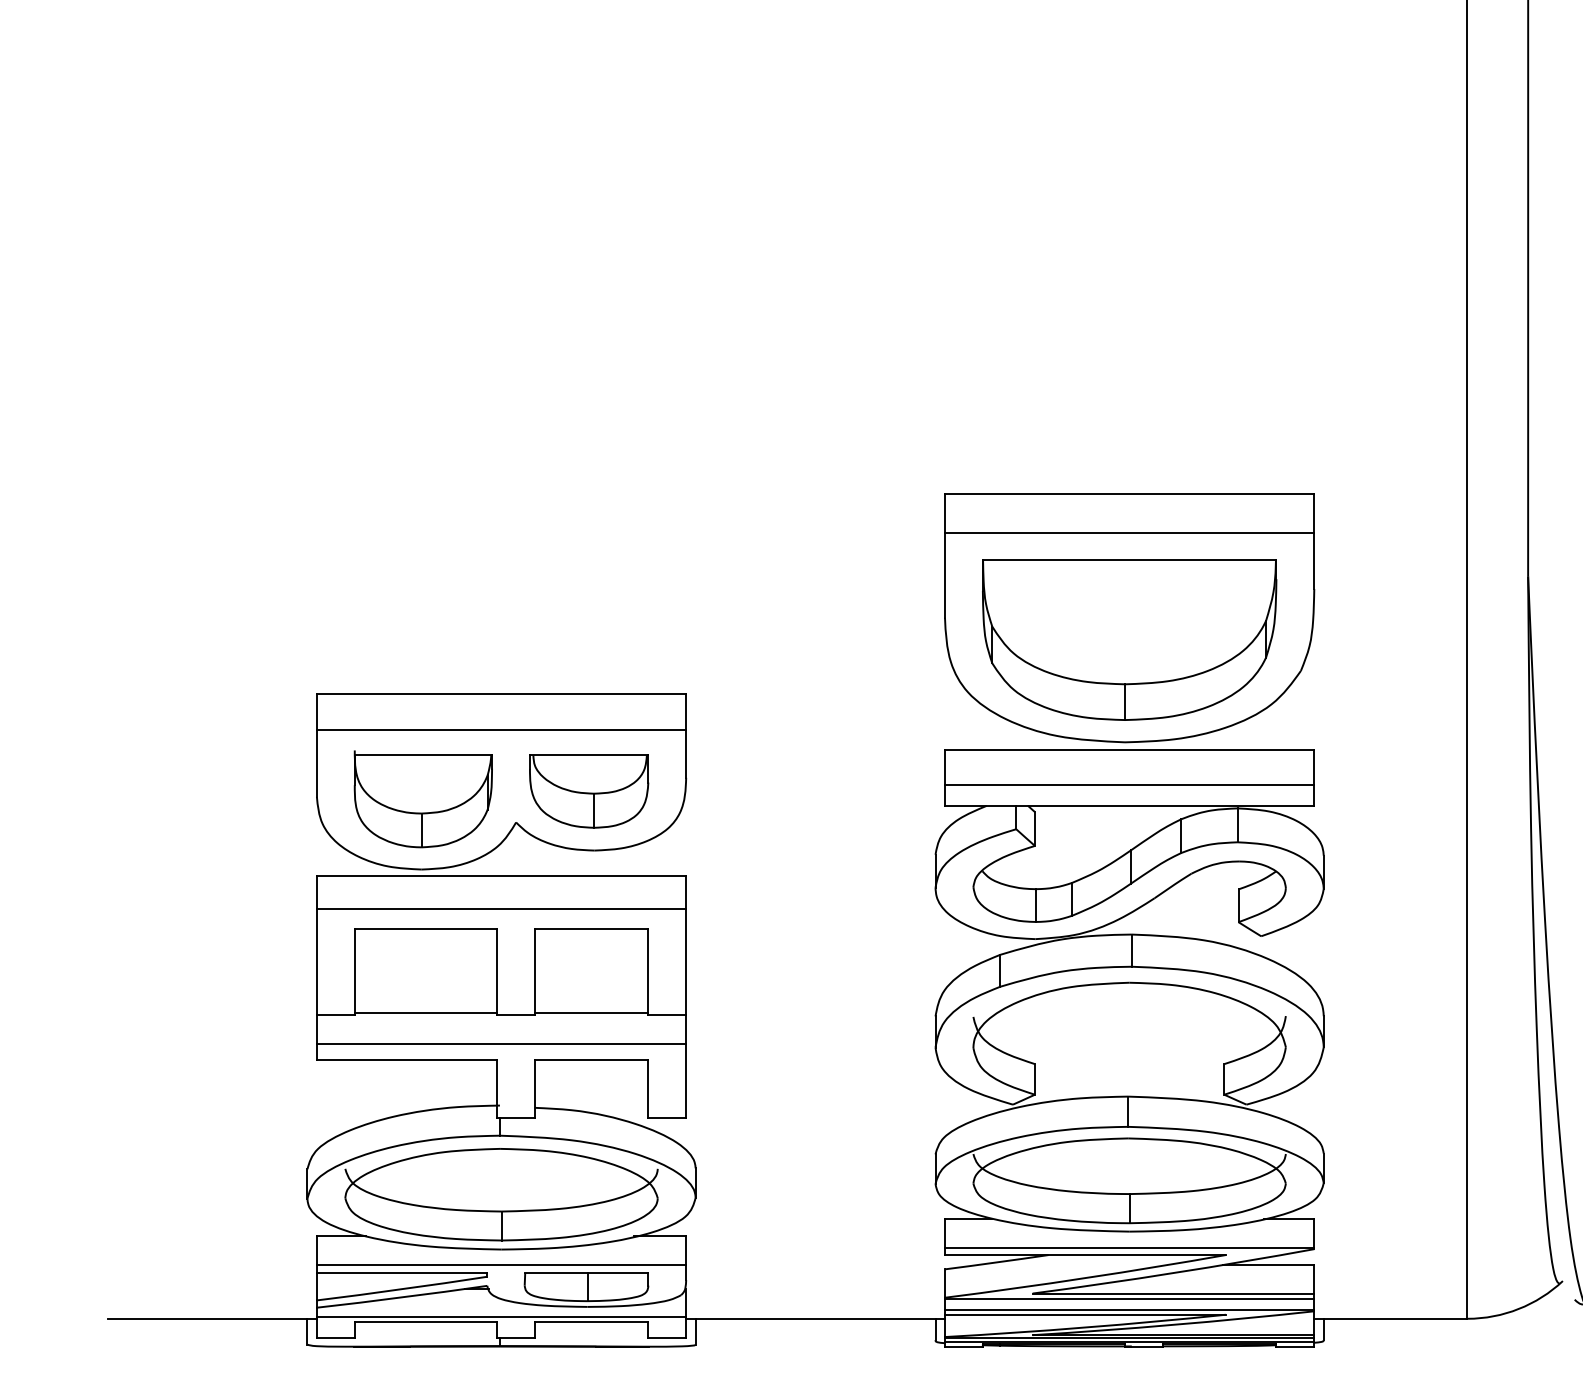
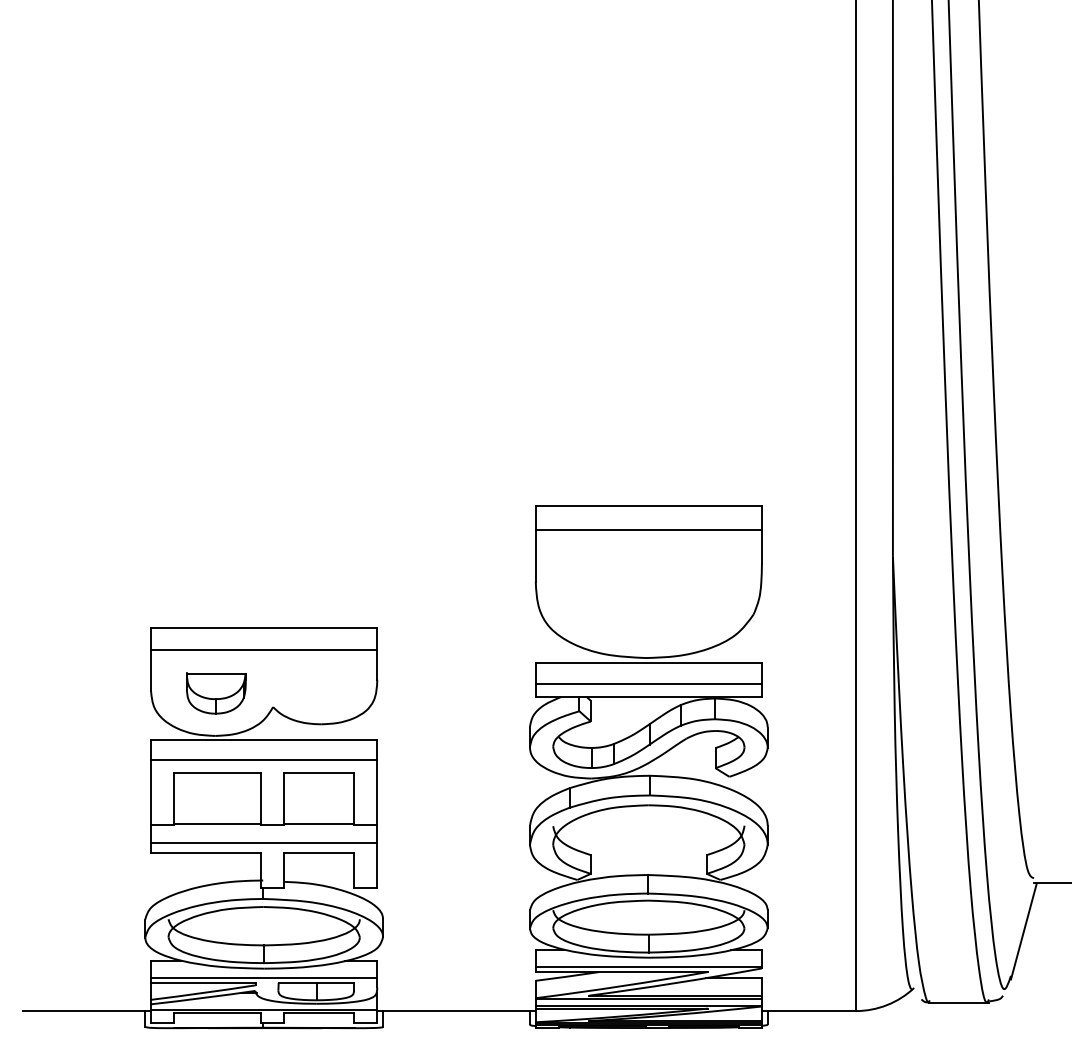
part: (1129, 640) -> (648, 595), removed
part: (588, 792) -> (317, 688), removed
part: (423, 800) -> (216, 693), size x0.7

